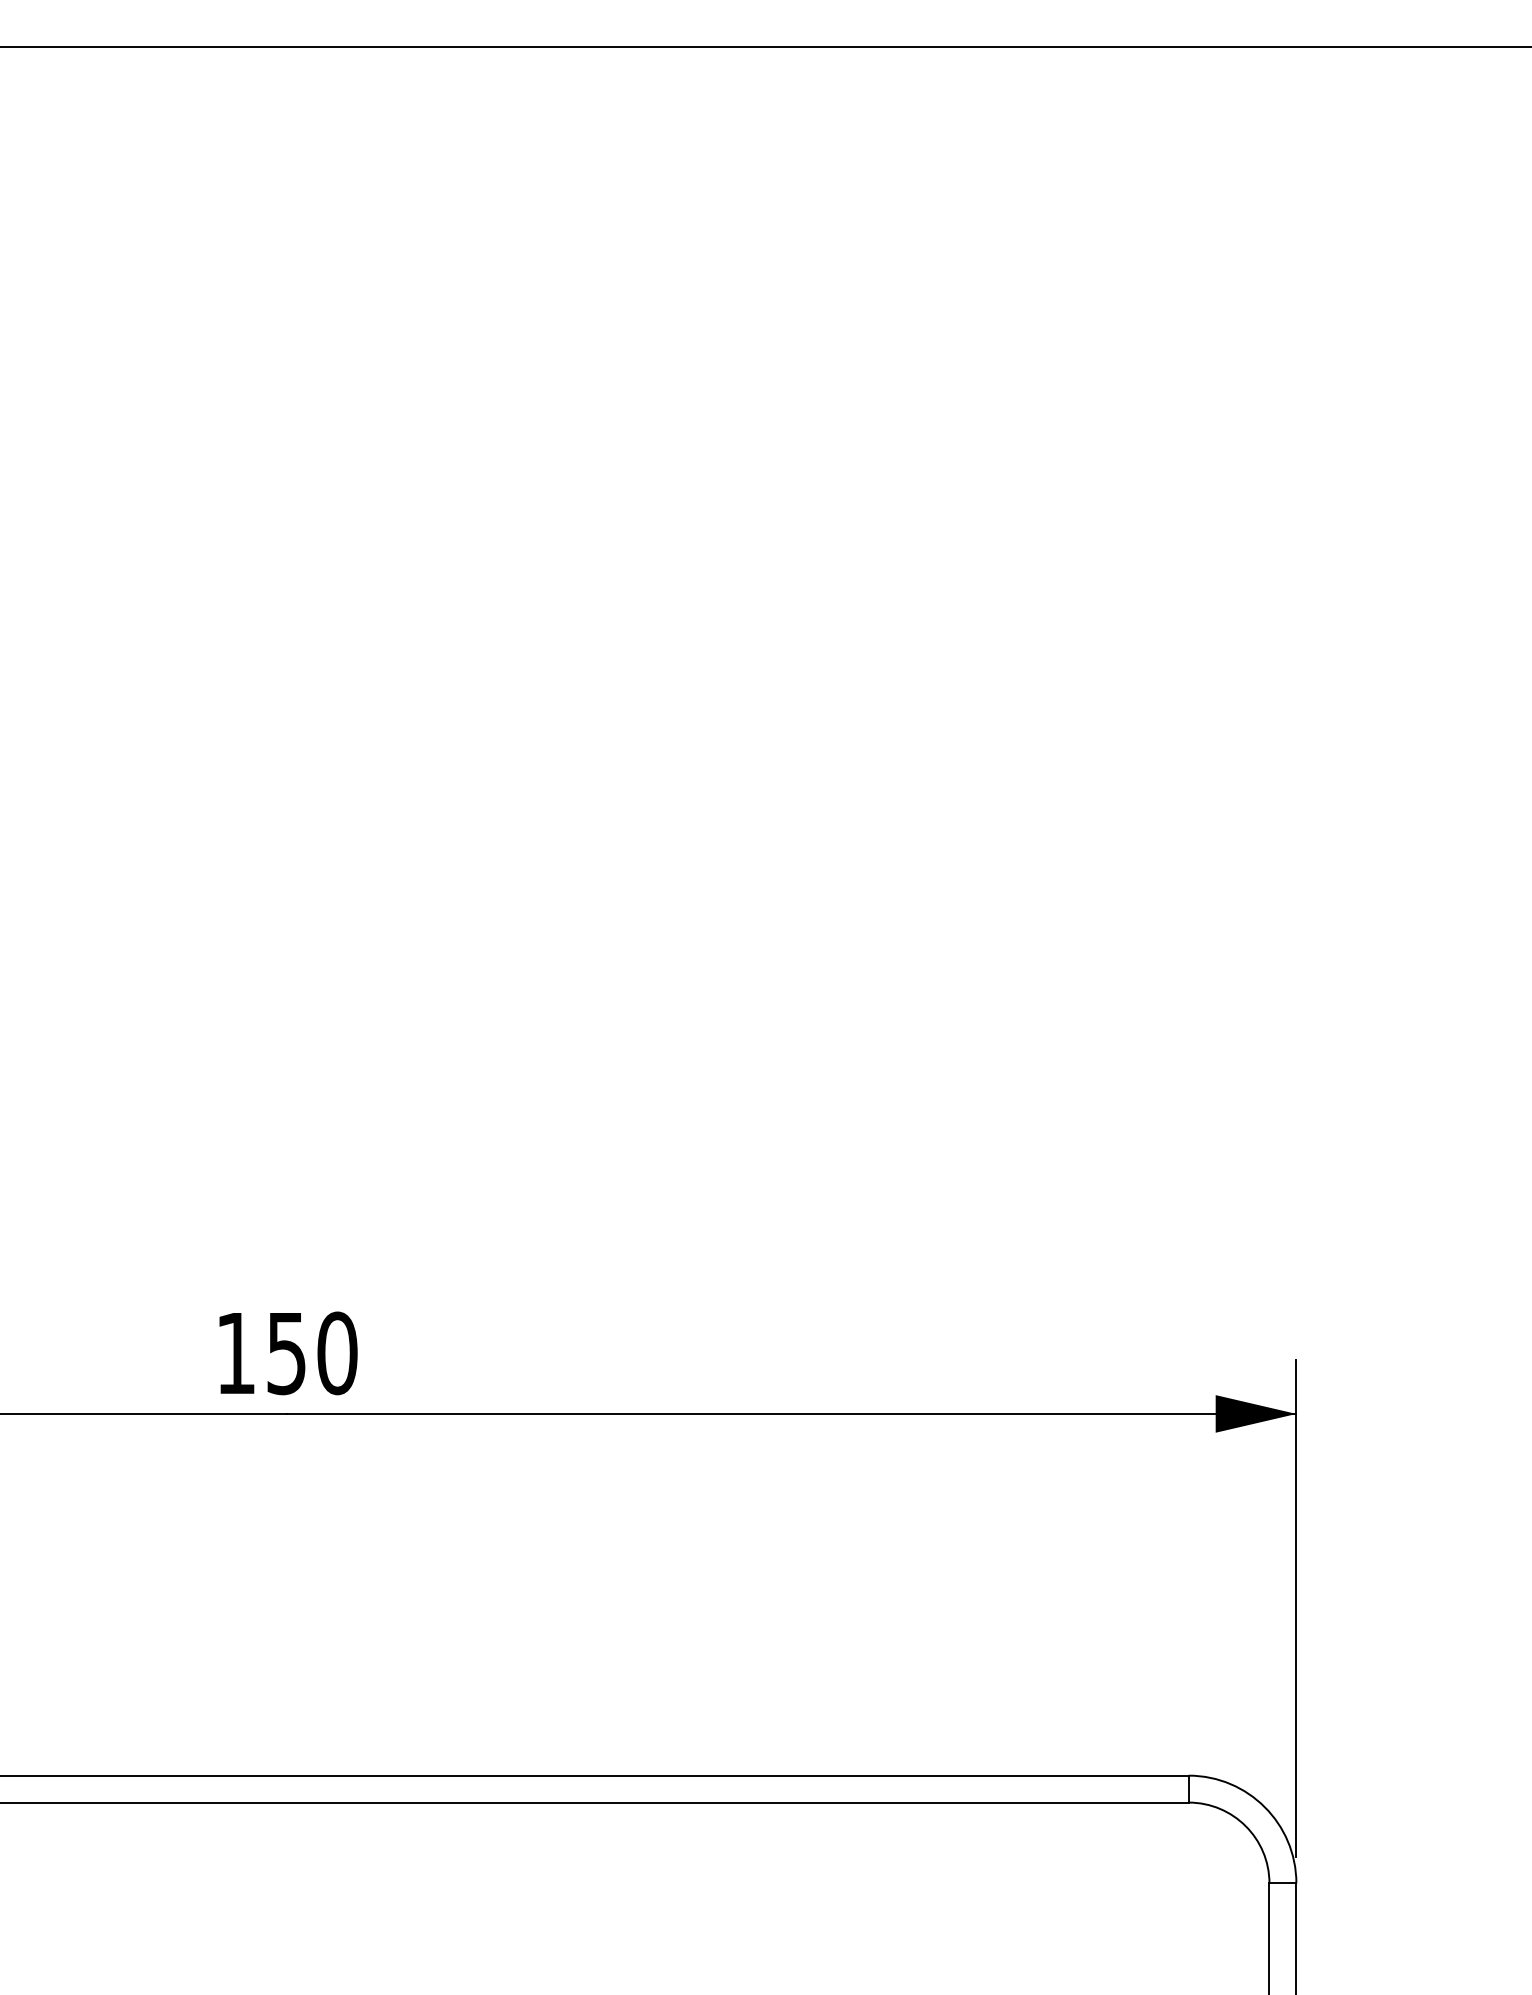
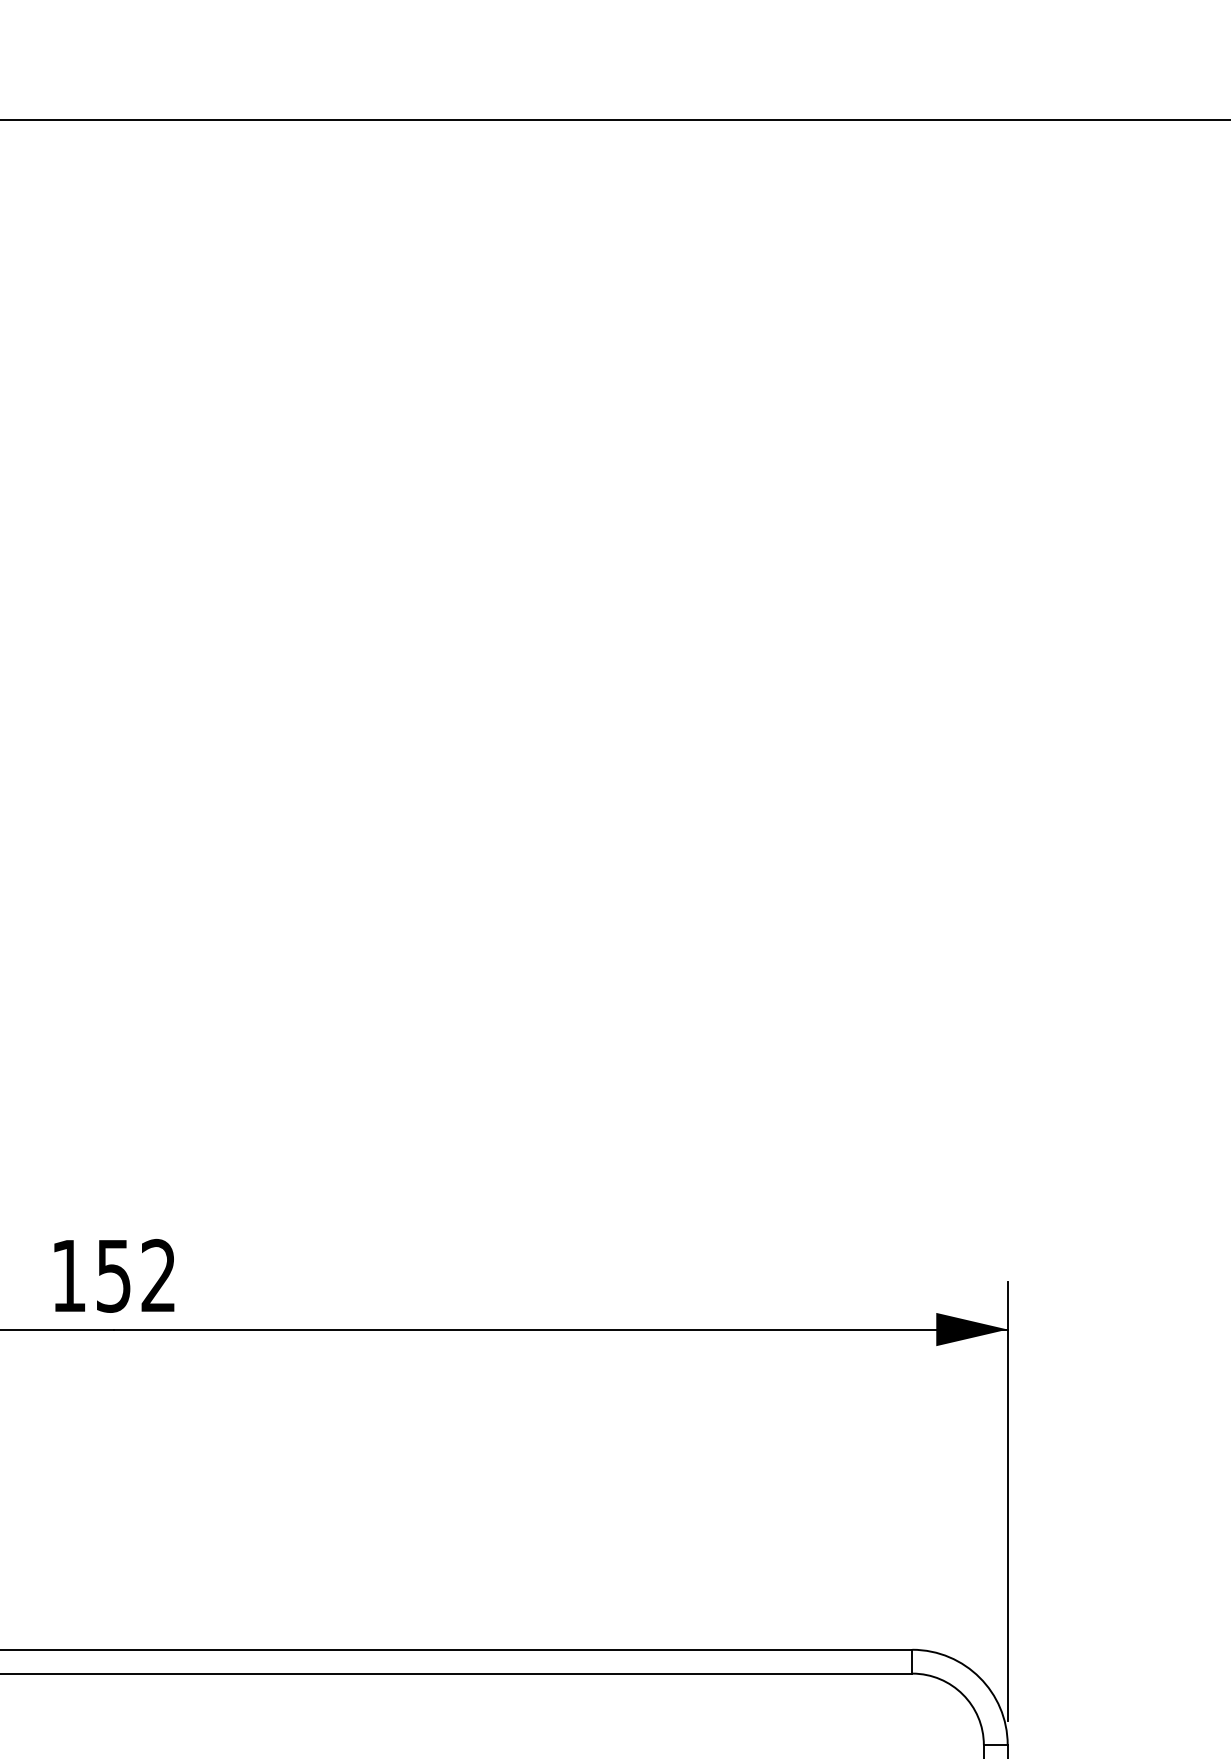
text: (337, 1353) -> (158, 1276), 150 -> 152

